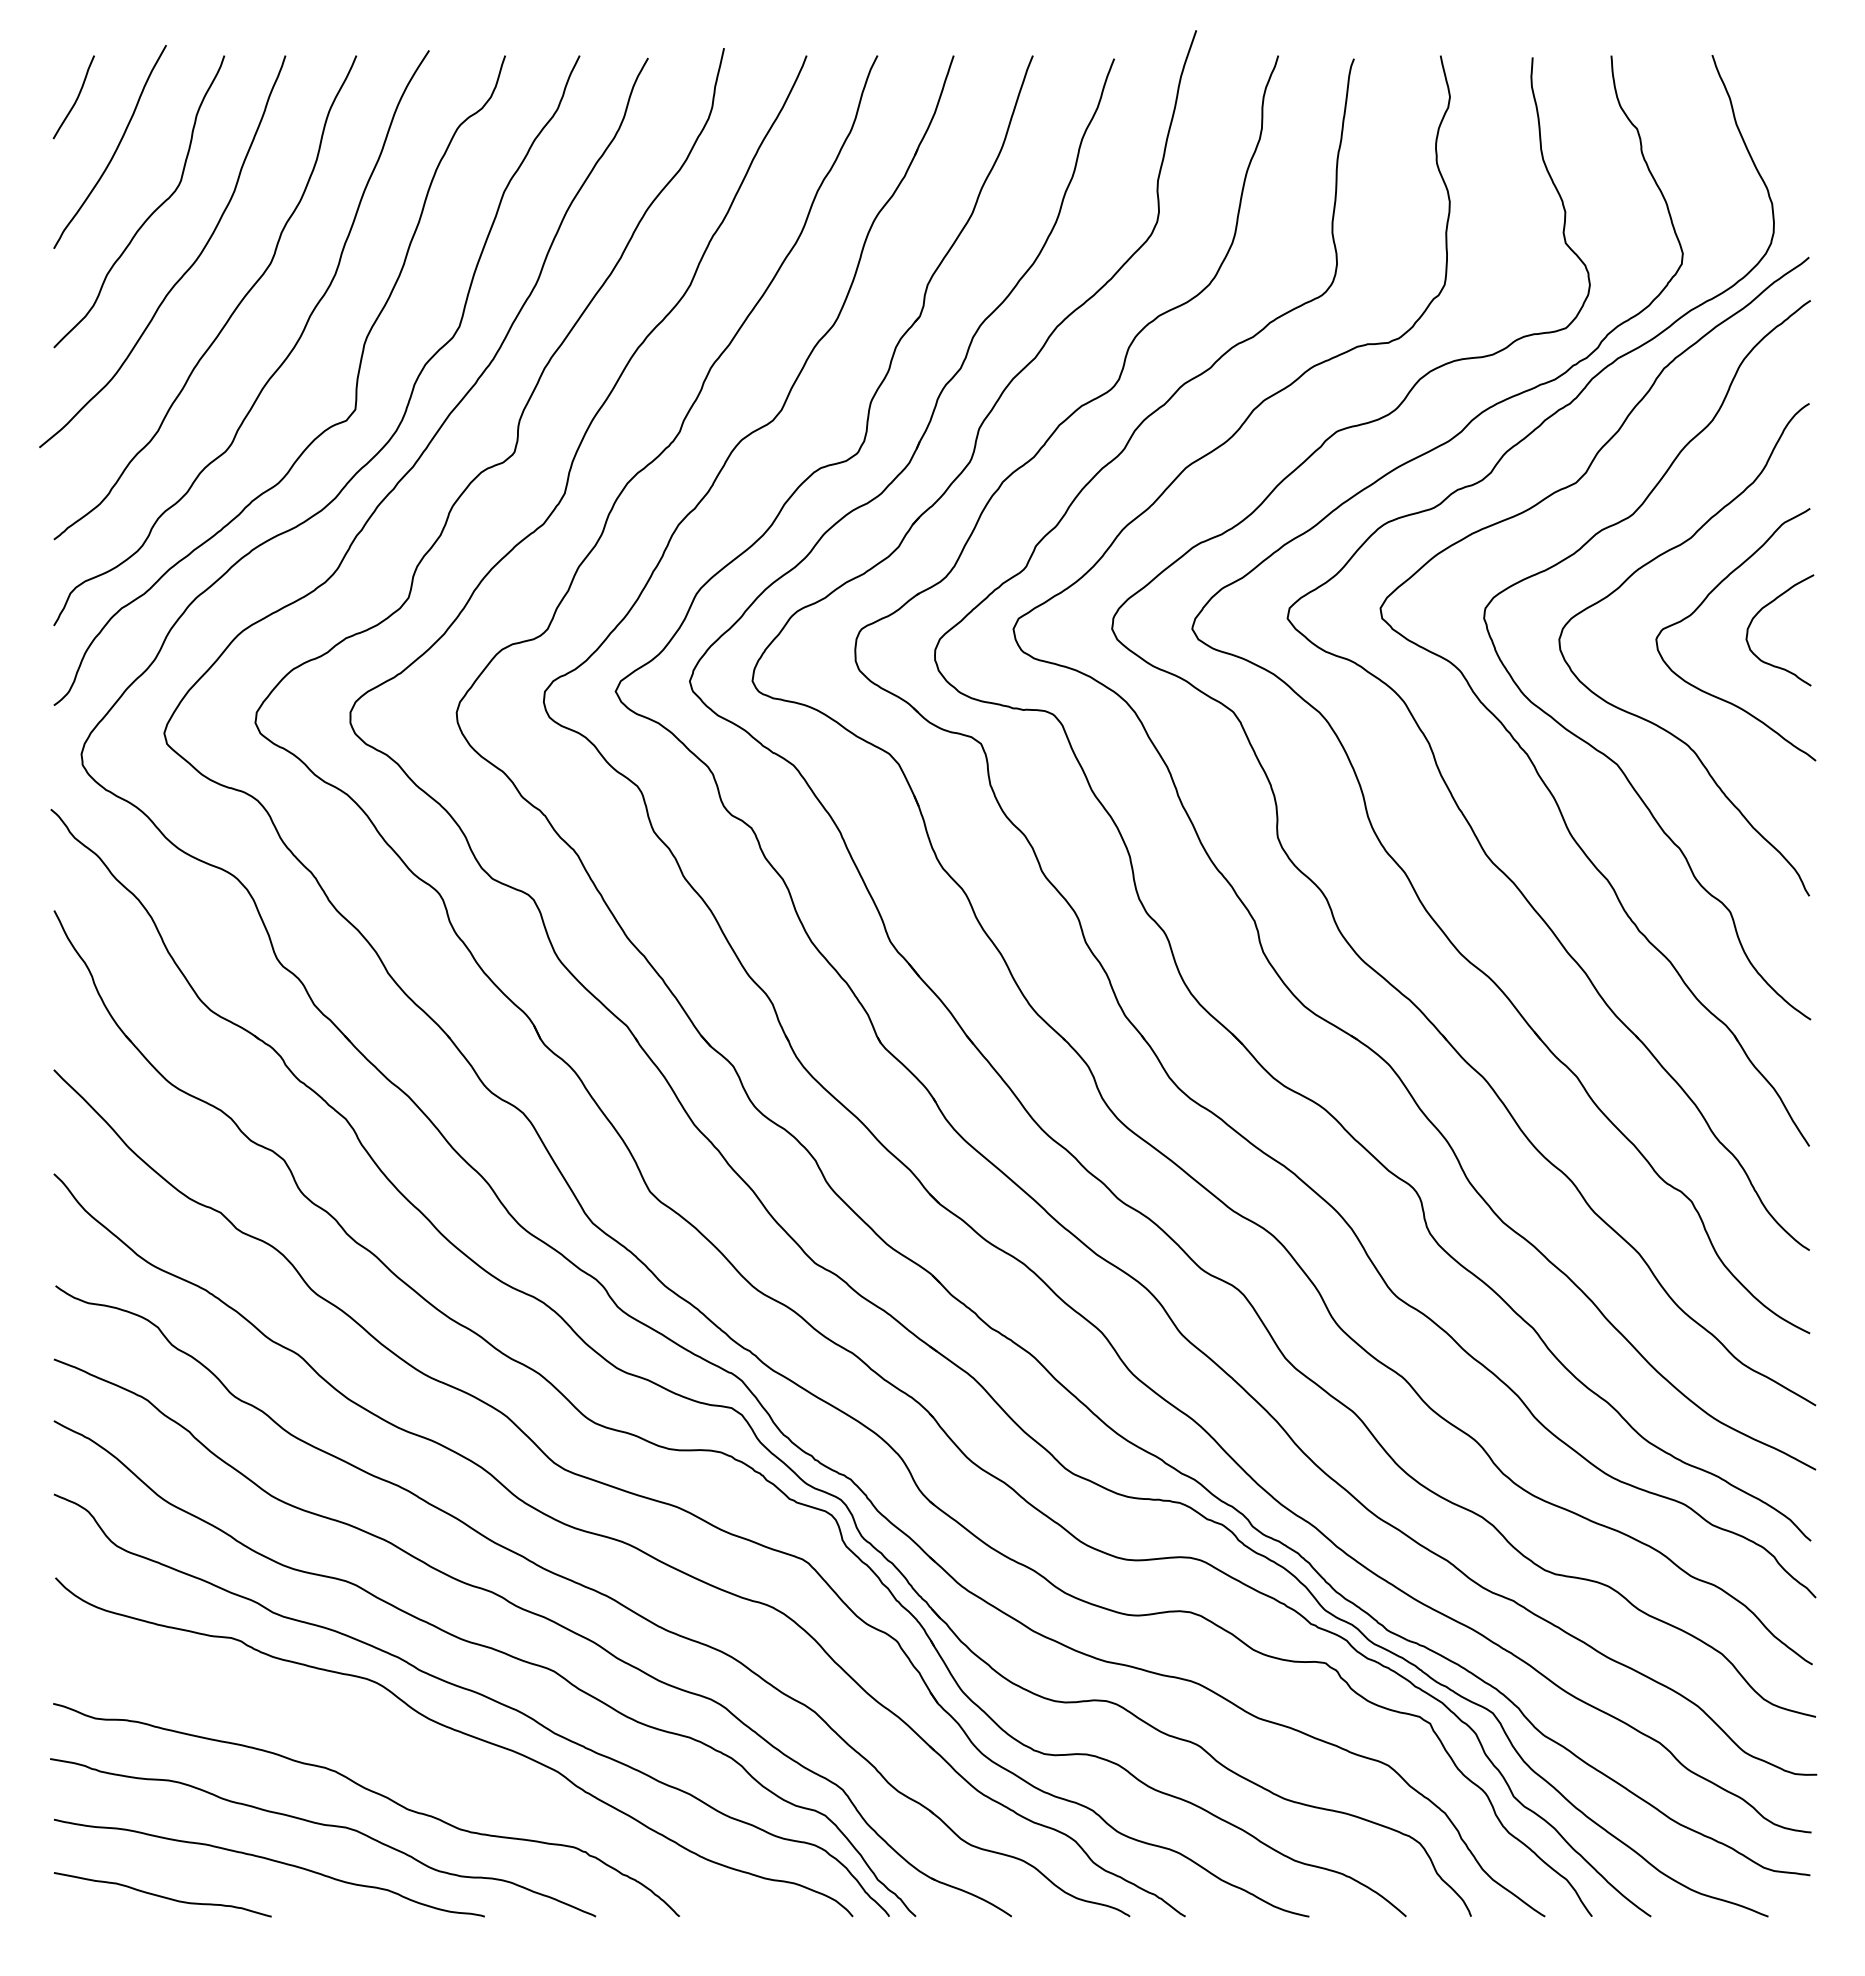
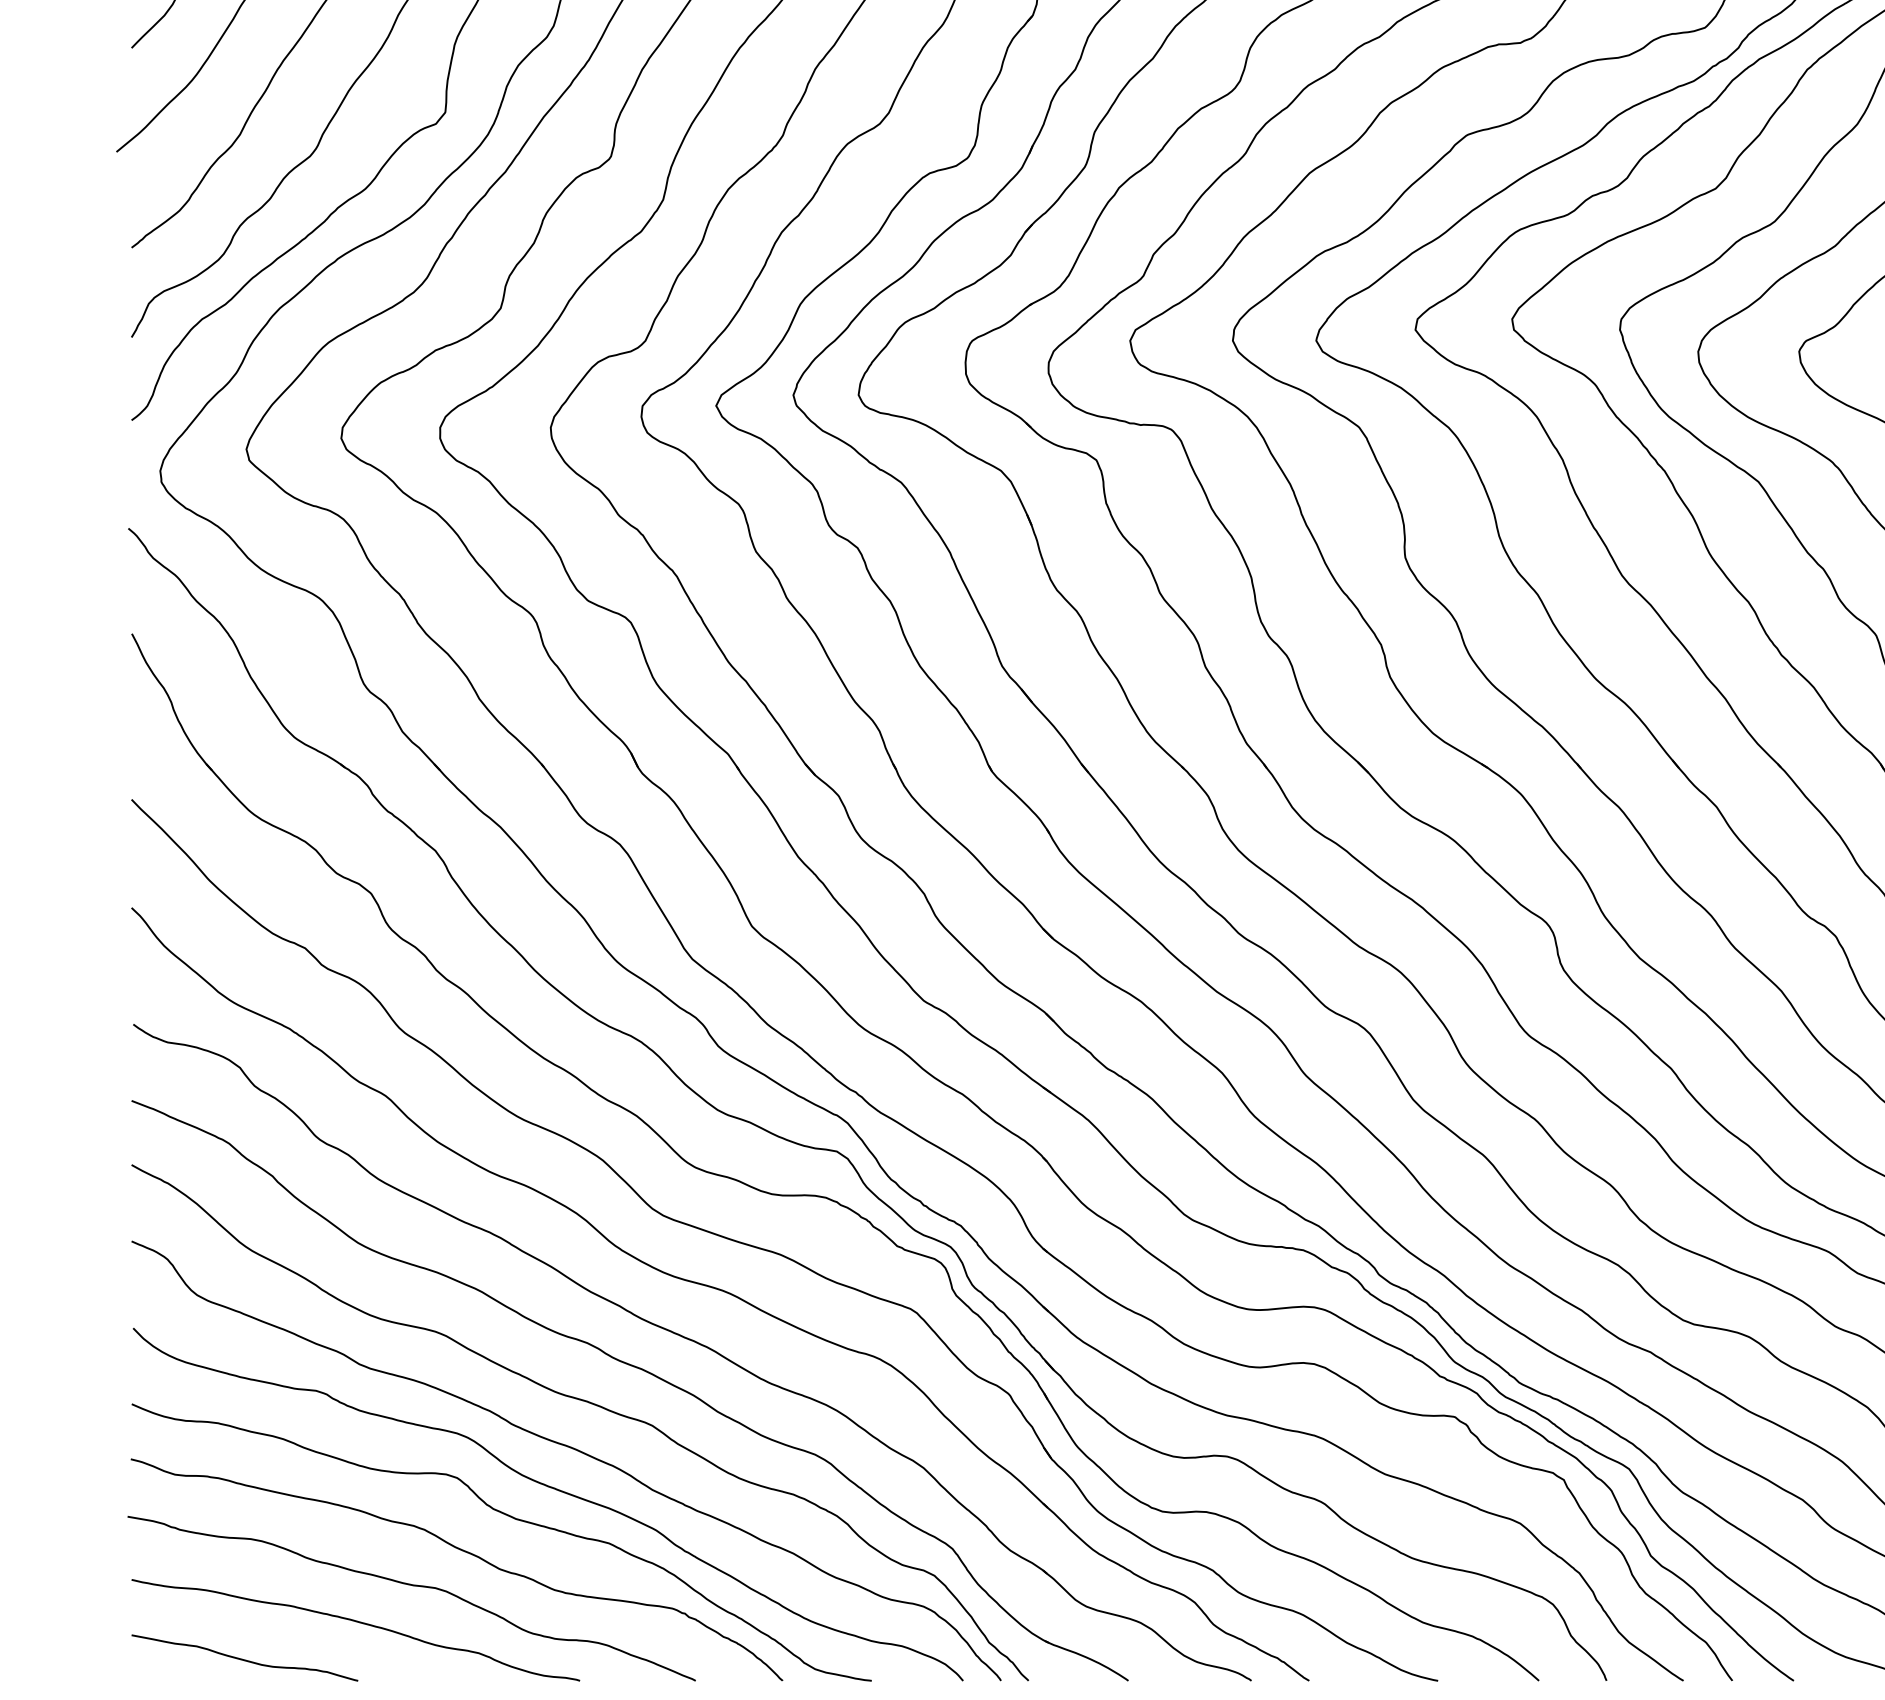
curve: (421, 1761) -> (514, 1519), added

